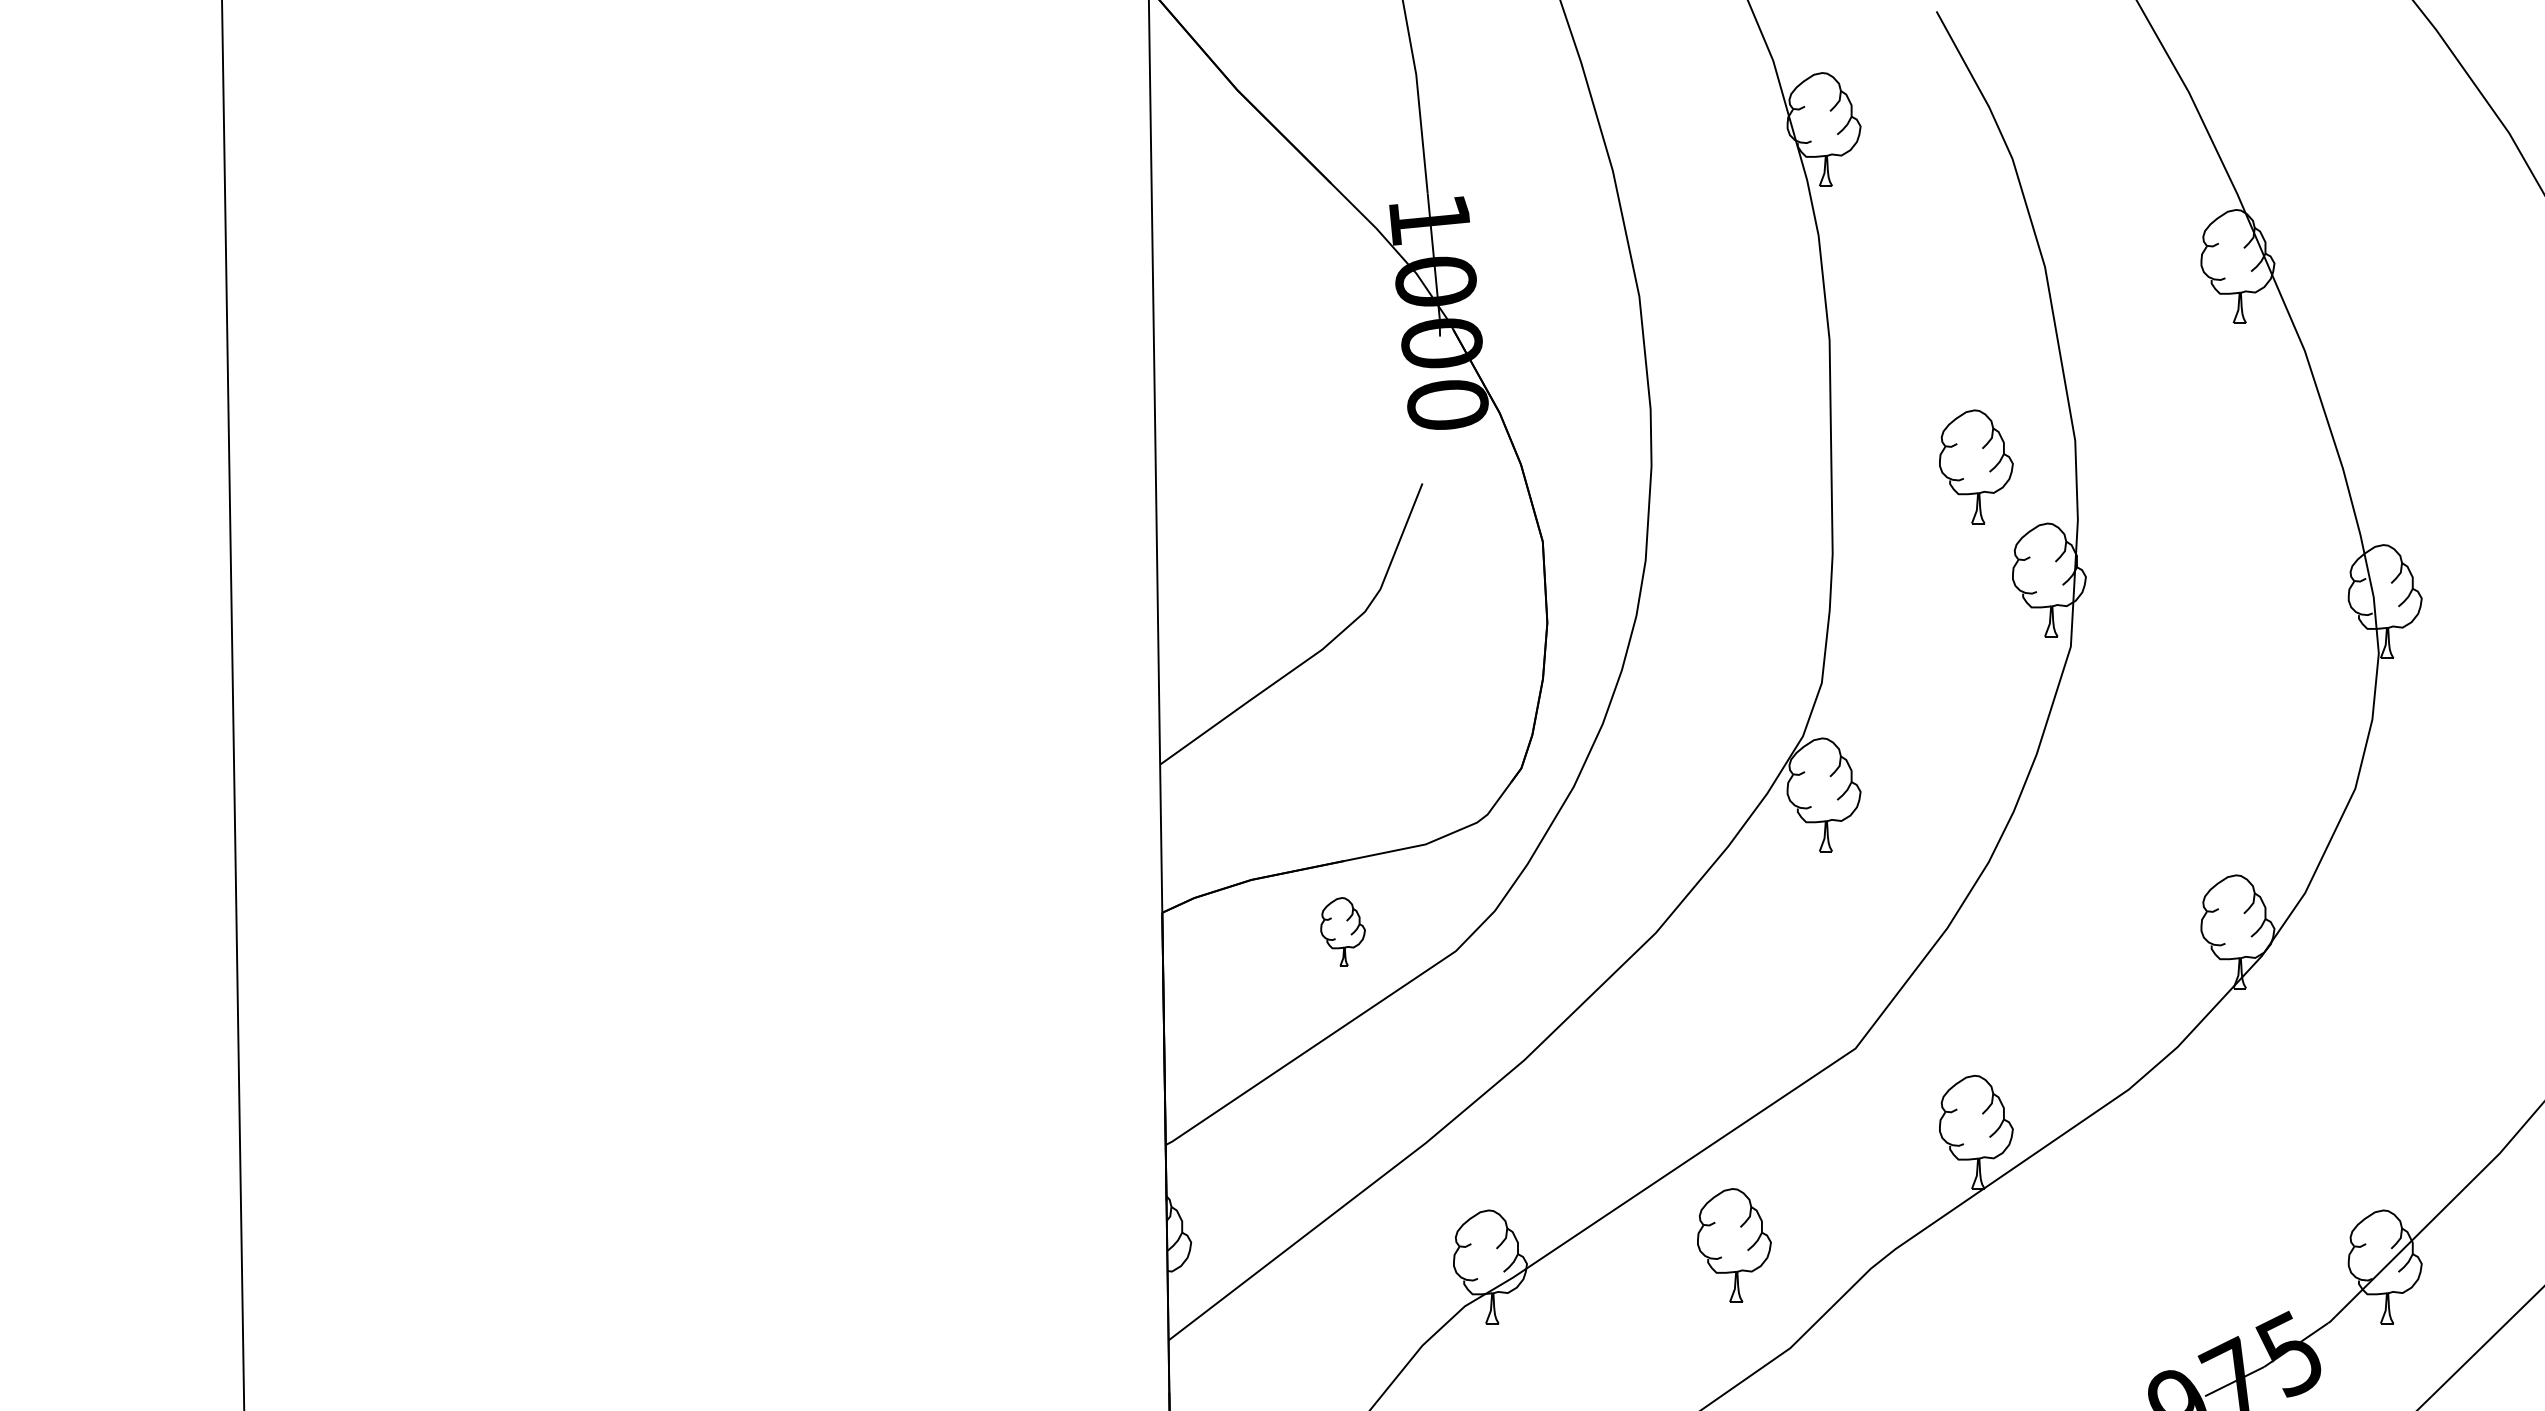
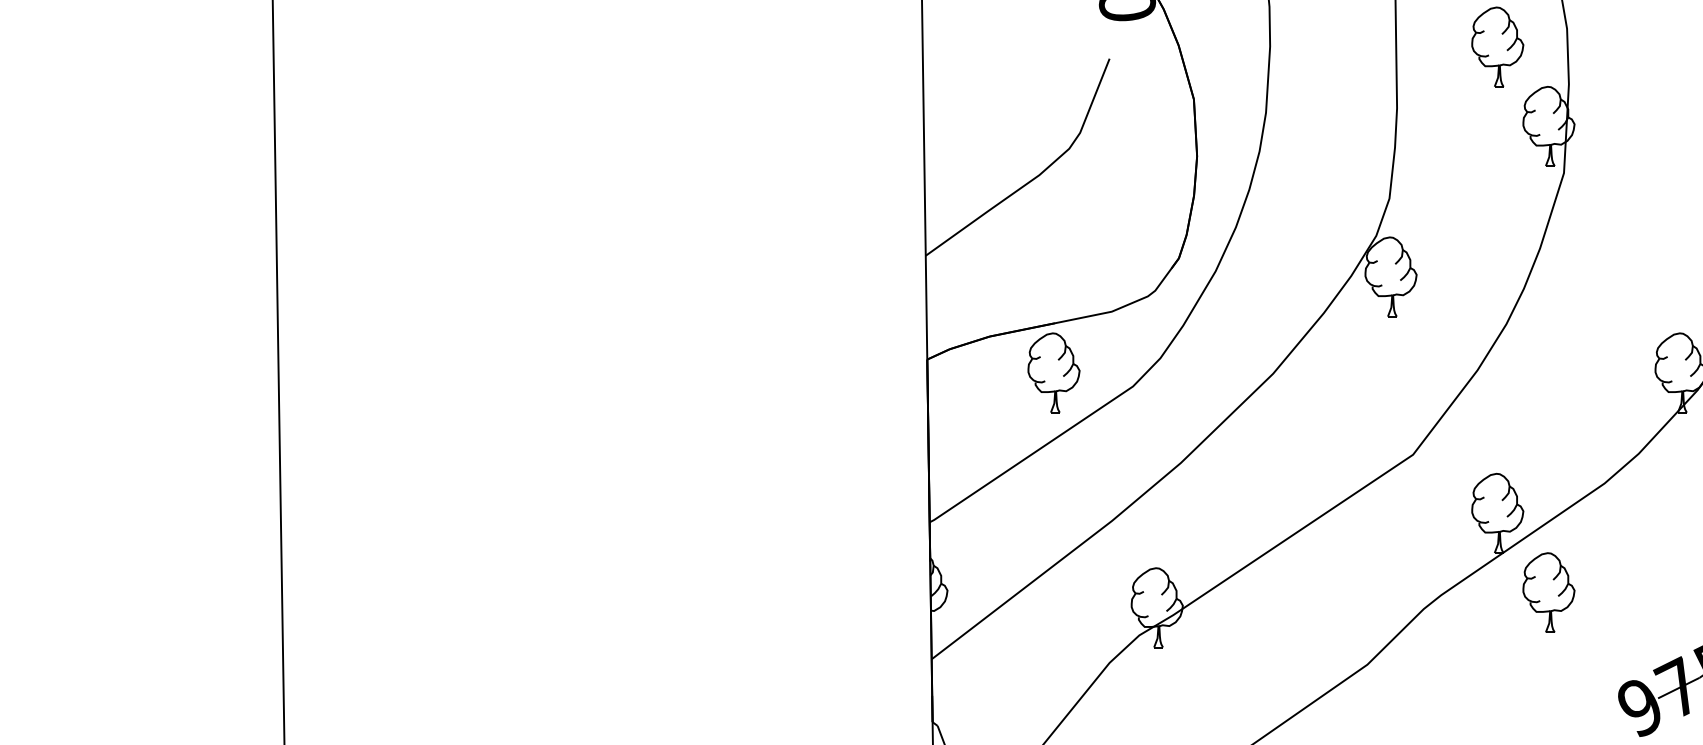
part: (1342, 931) -> (1053, 372), size x1.67
part: (1734, 1245) -> (1549, 592), moved

